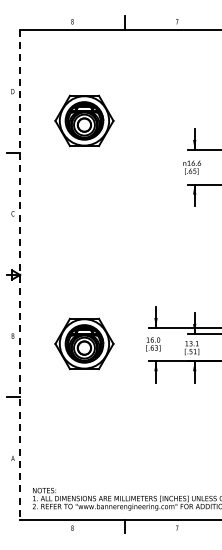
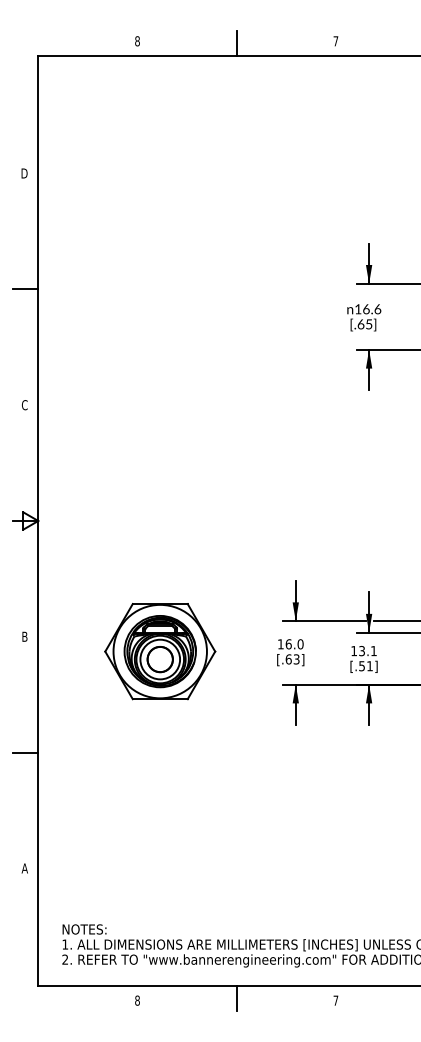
part: (84, 120) -> (160, 228), removed
line: (20, 275) -> (39, 521), dashed -> solid

